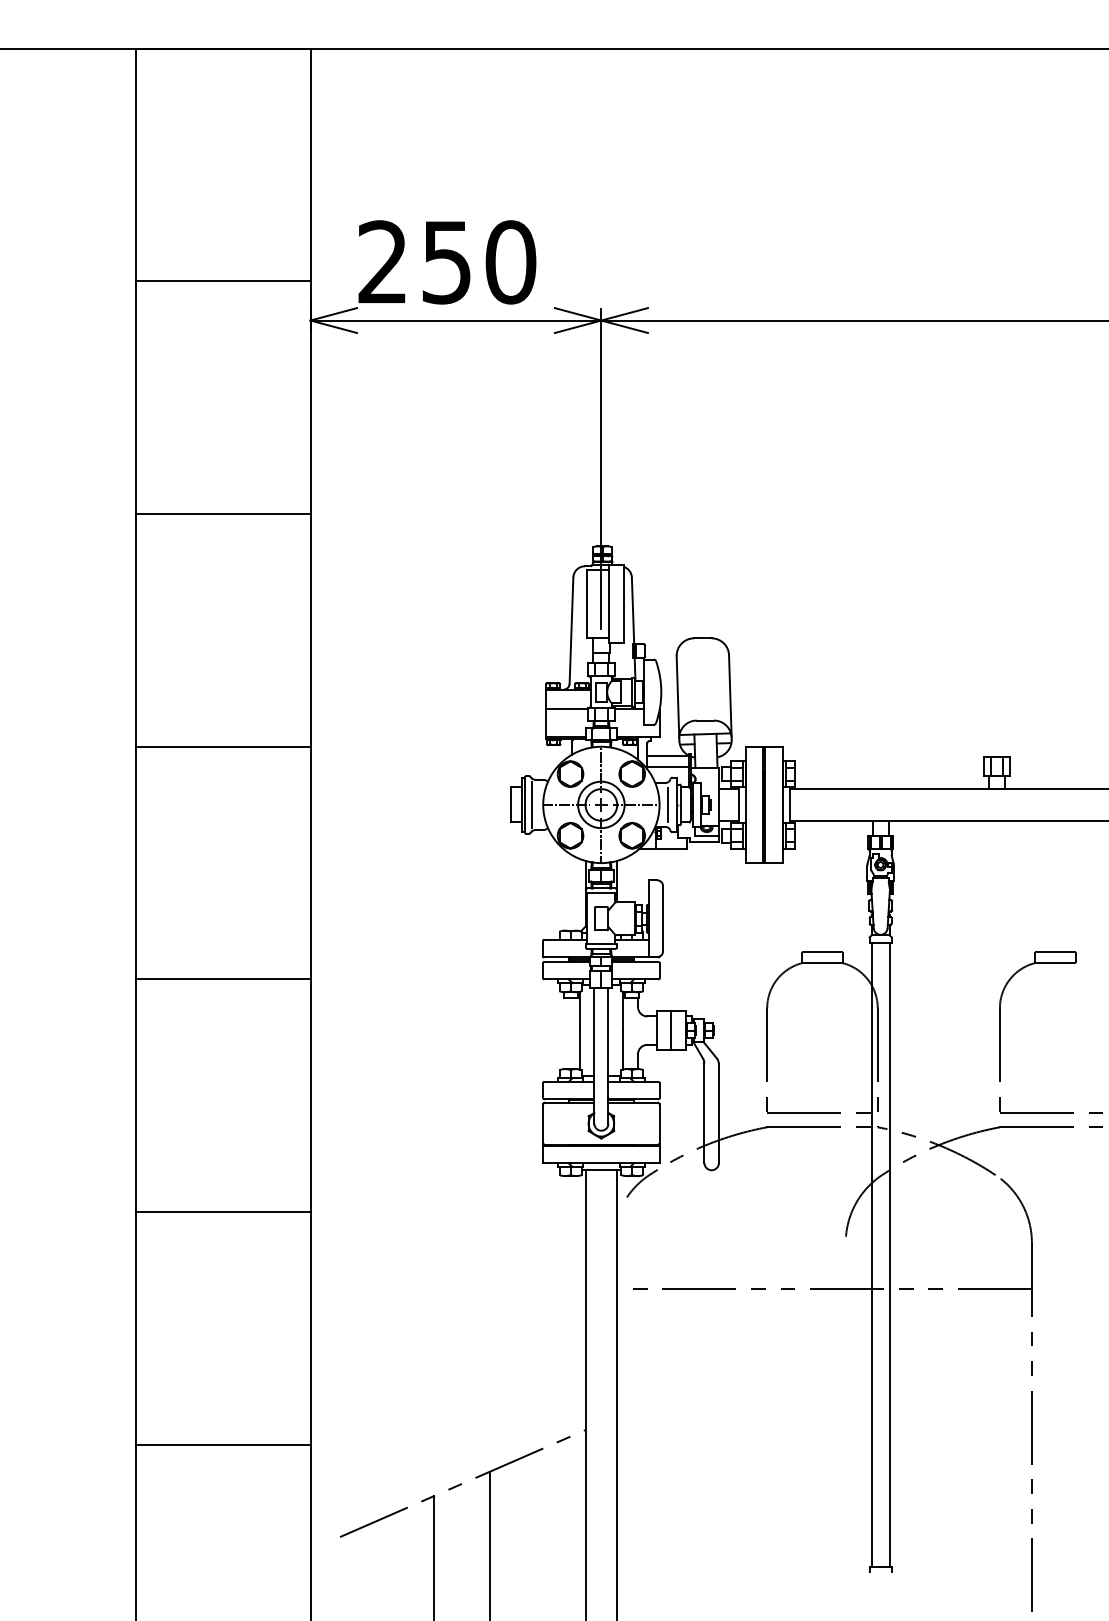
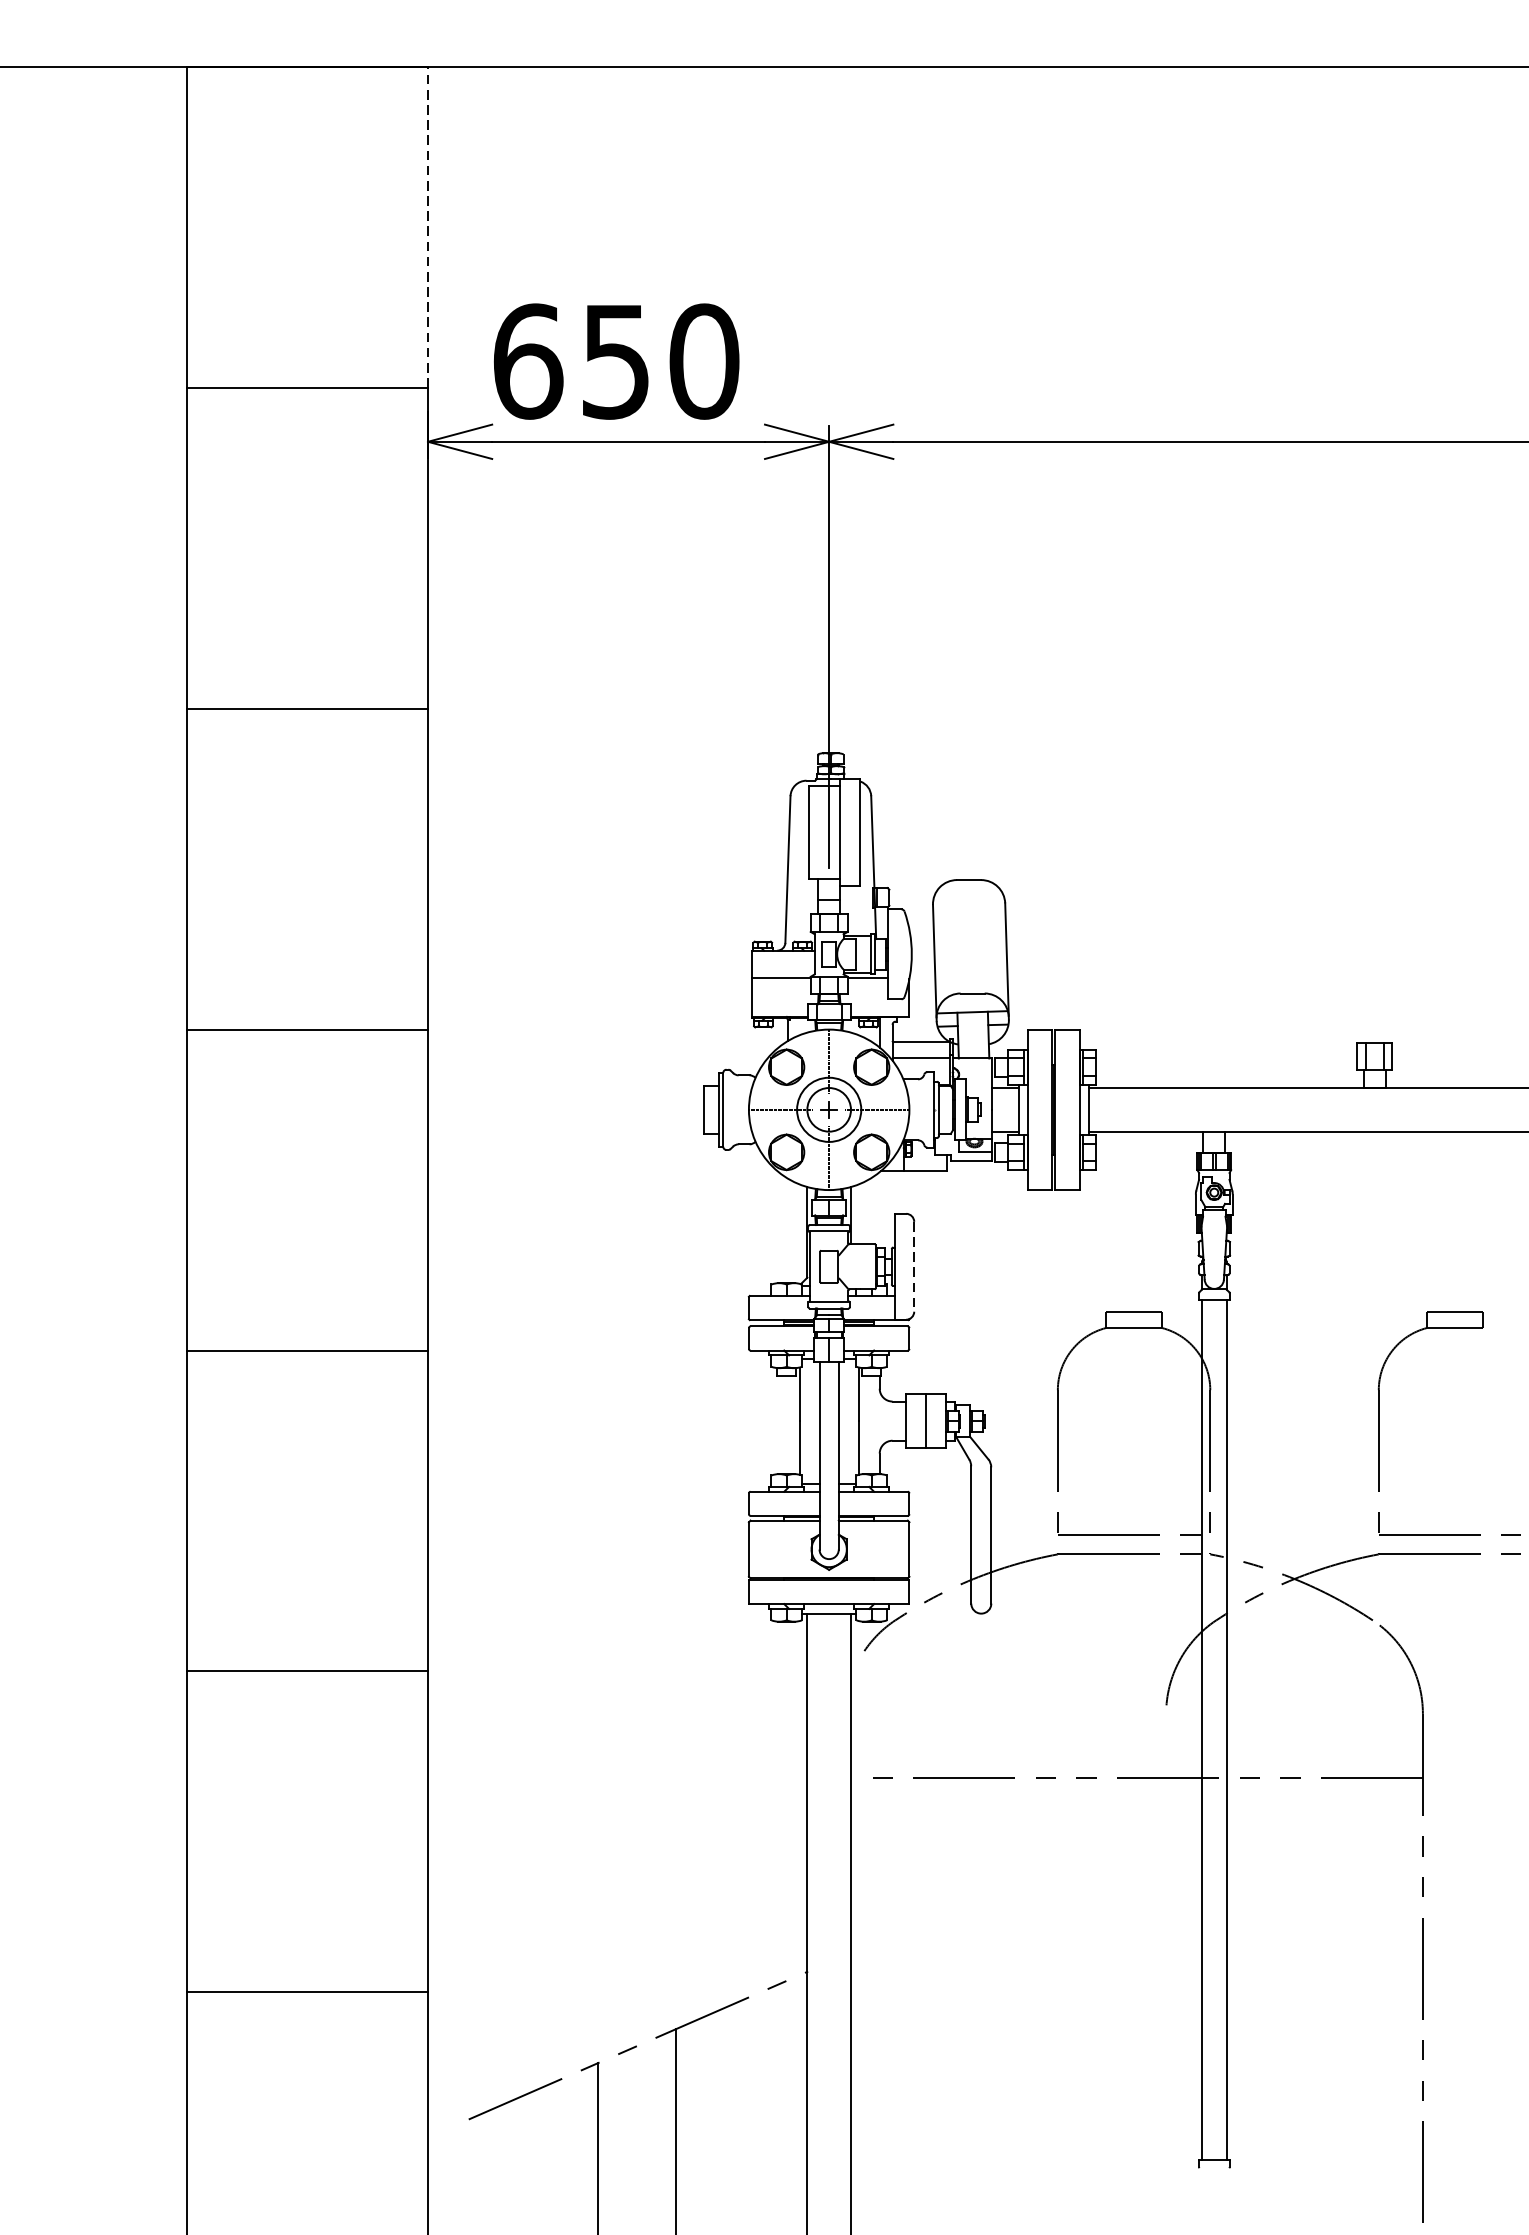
line: (310, 164) -> (427, 226), solid -> dashed
text: (383, 262) -> (528, 361), 250 -> 650
line: (531, 804) -> (732, 1109), removed
line: (668, 804) -> (921, 1109), removed
line: (663, 918) -> (914, 1266), solid -> dashed

